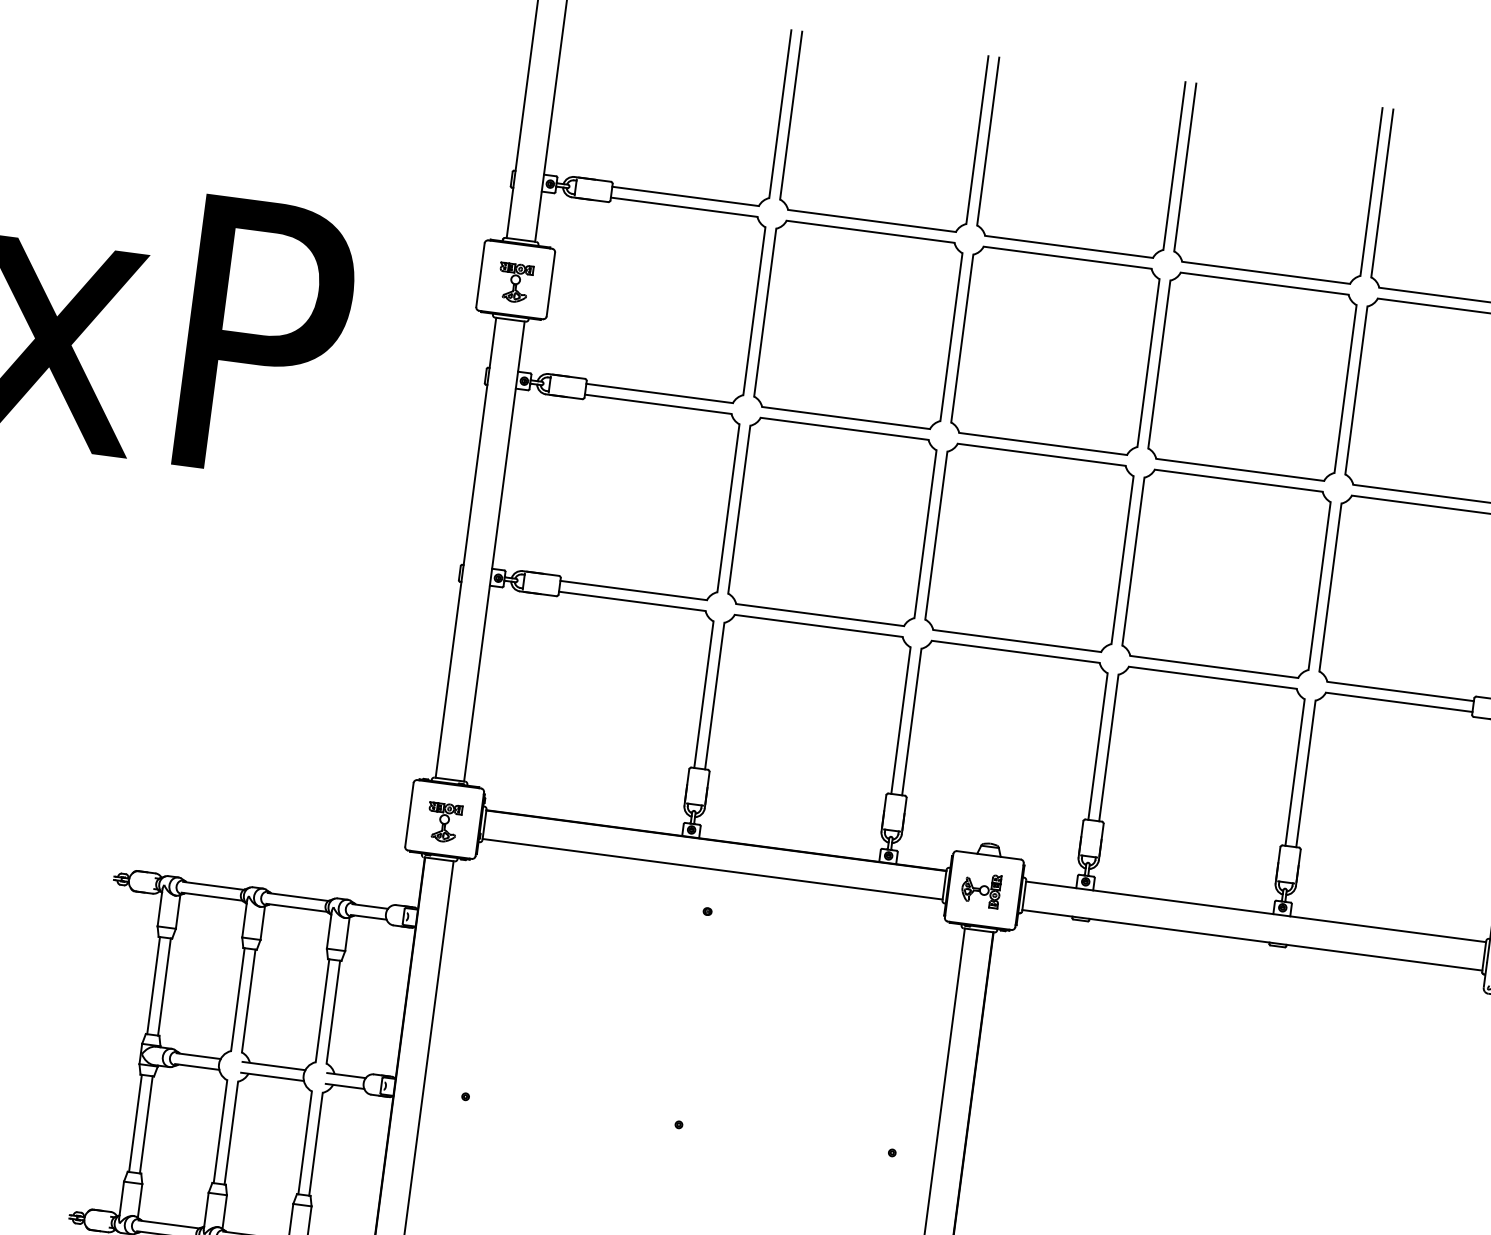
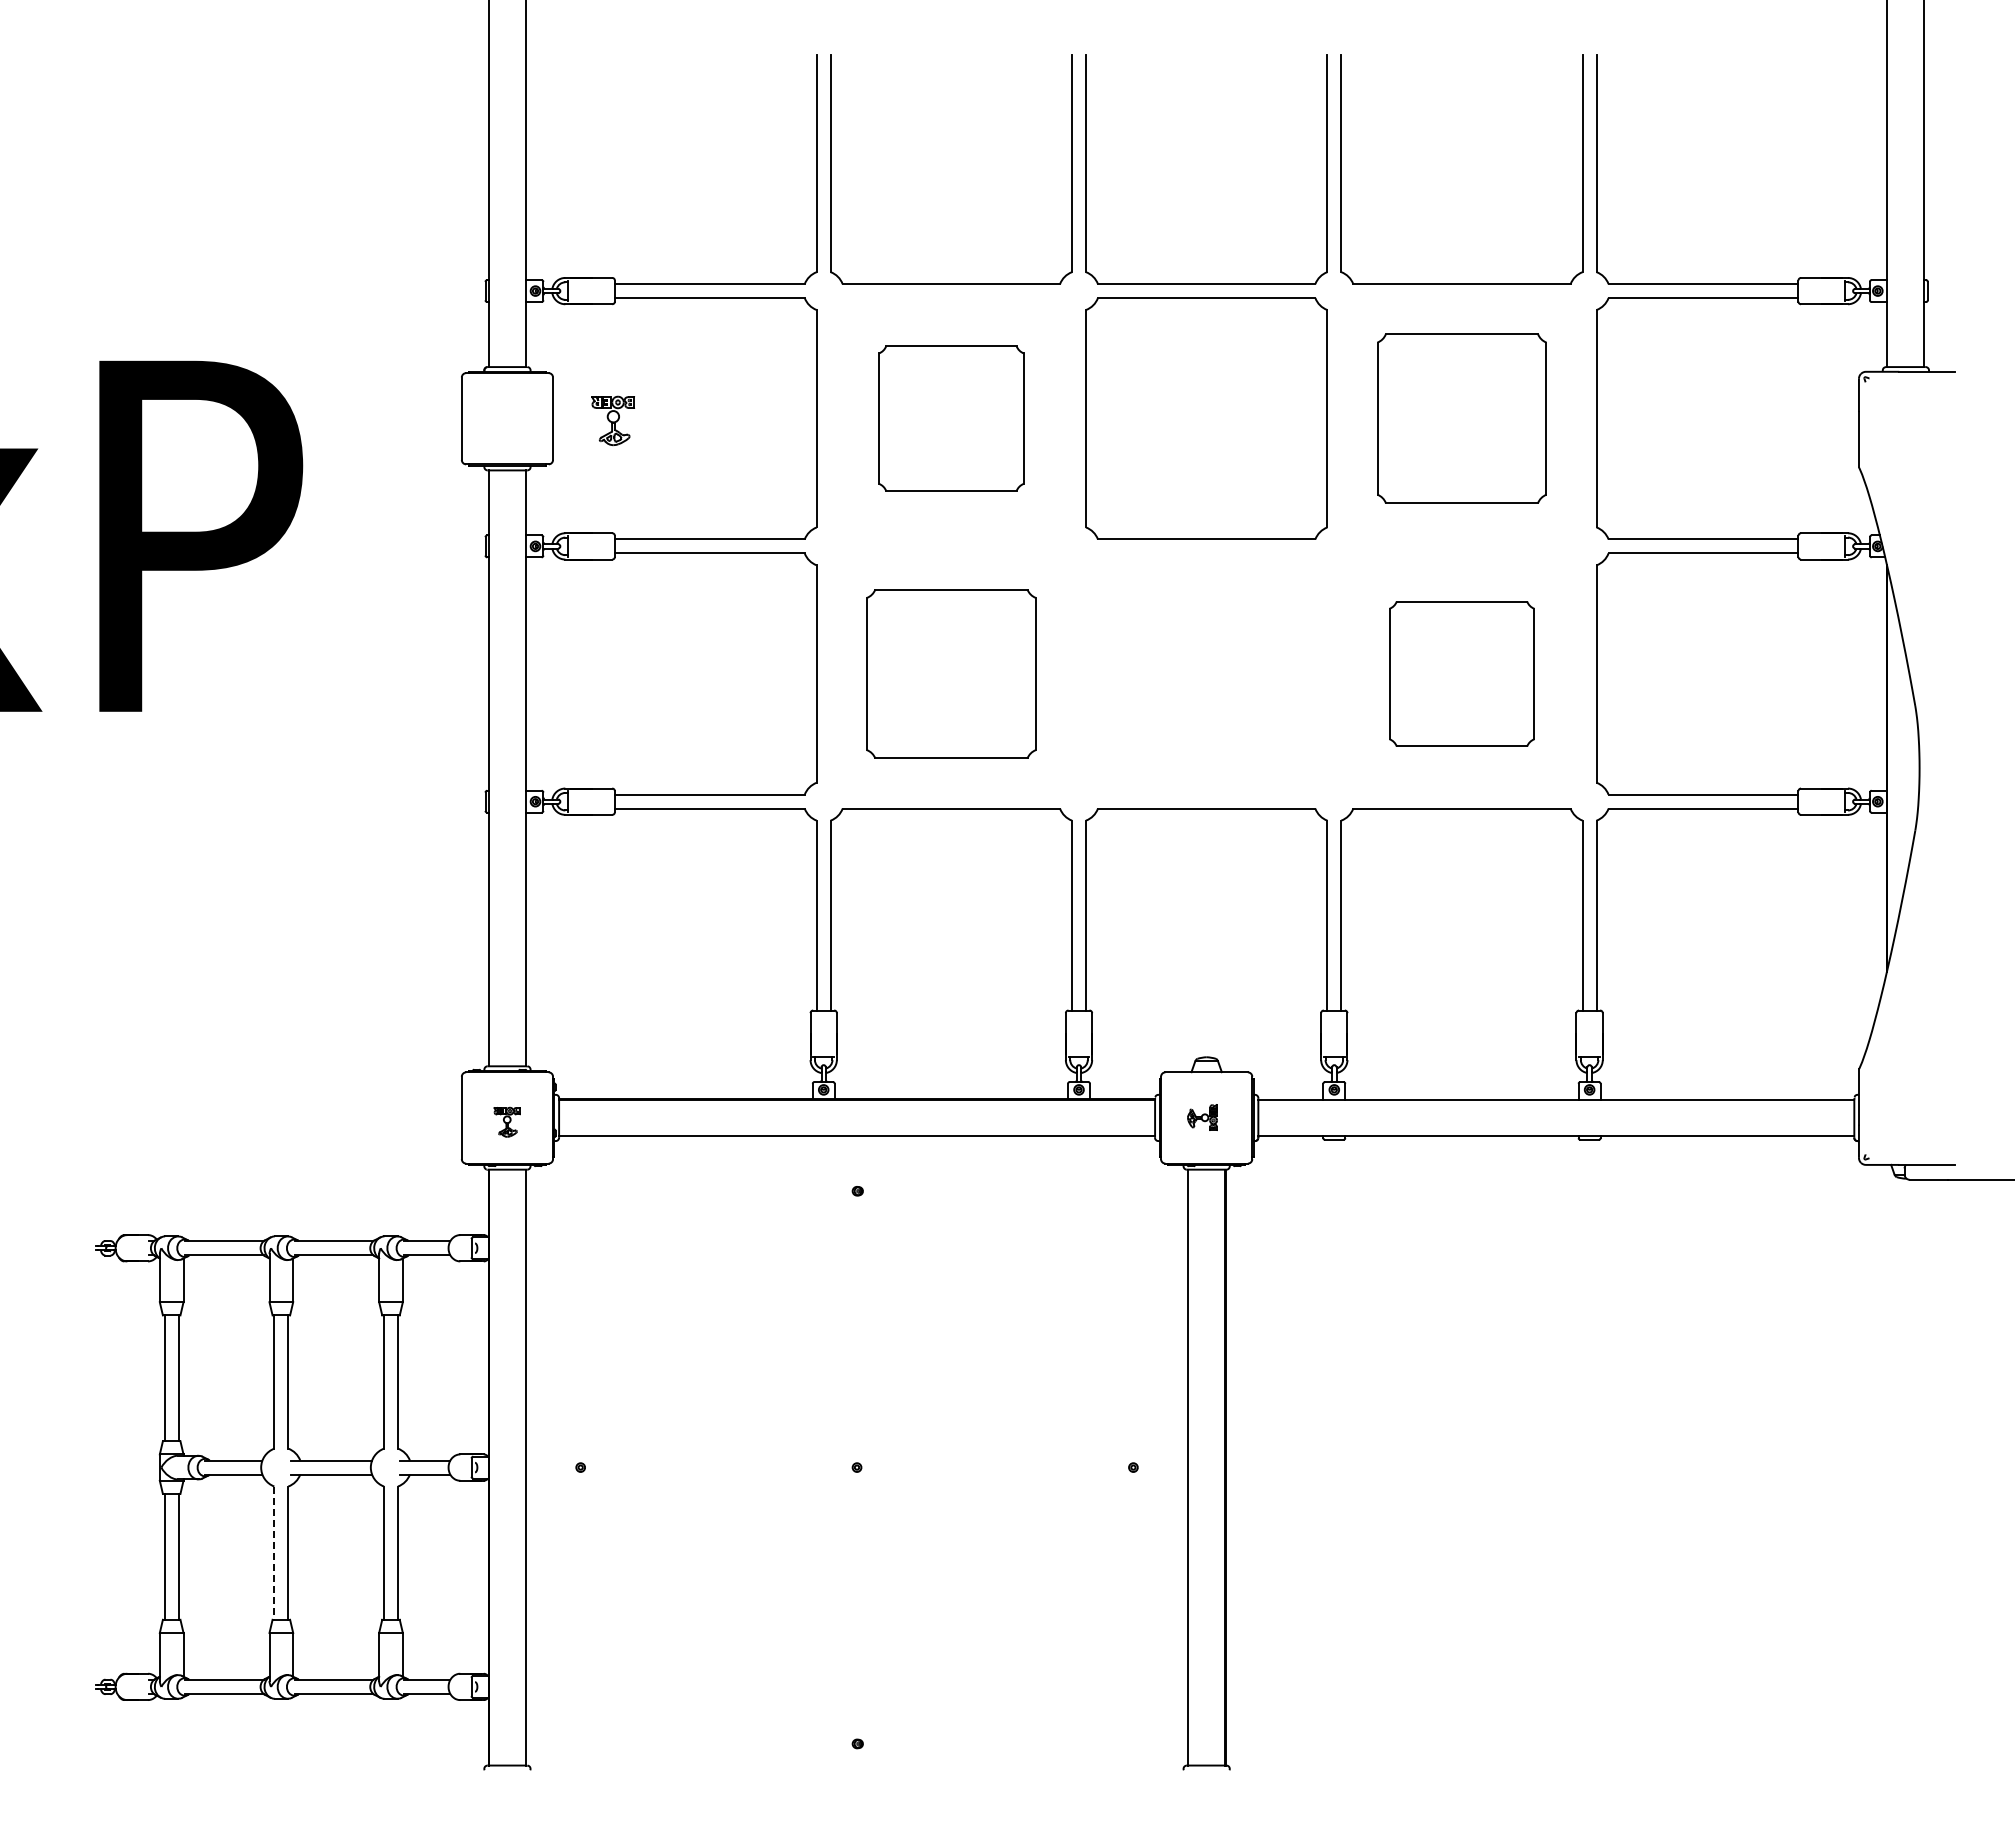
part: (514, 282) -> (612, 420), moved
part: (858, 324) -> (951, 418), size x0.6
part: (1252, 376) -> (1461, 418), size x0.7
part: (832, 521) -> (951, 673), size x0.7
part: (1029, 547) -> (1206, 673), removed
part: (1226, 573) -> (1461, 673), size x0.6
part: (443, 822) -> (506, 1122), size x0.6
part: (981, 889) -> (1202, 1117), size x0.6
line: (220, 1131) -> (274, 1553), solid -> dashed

